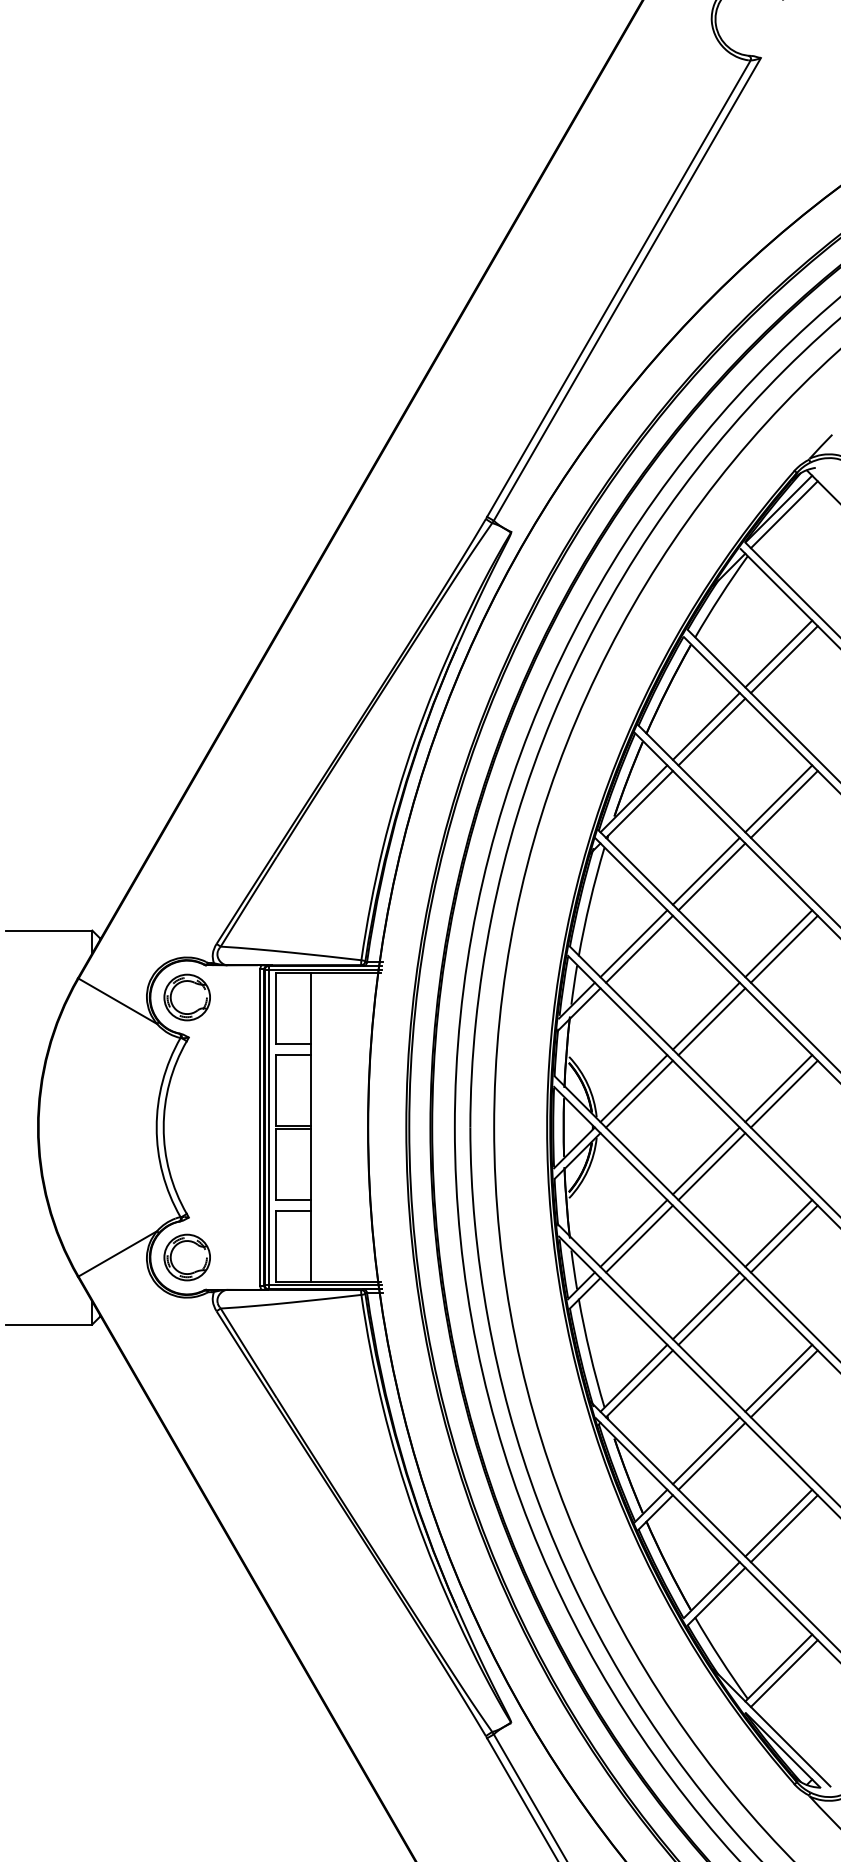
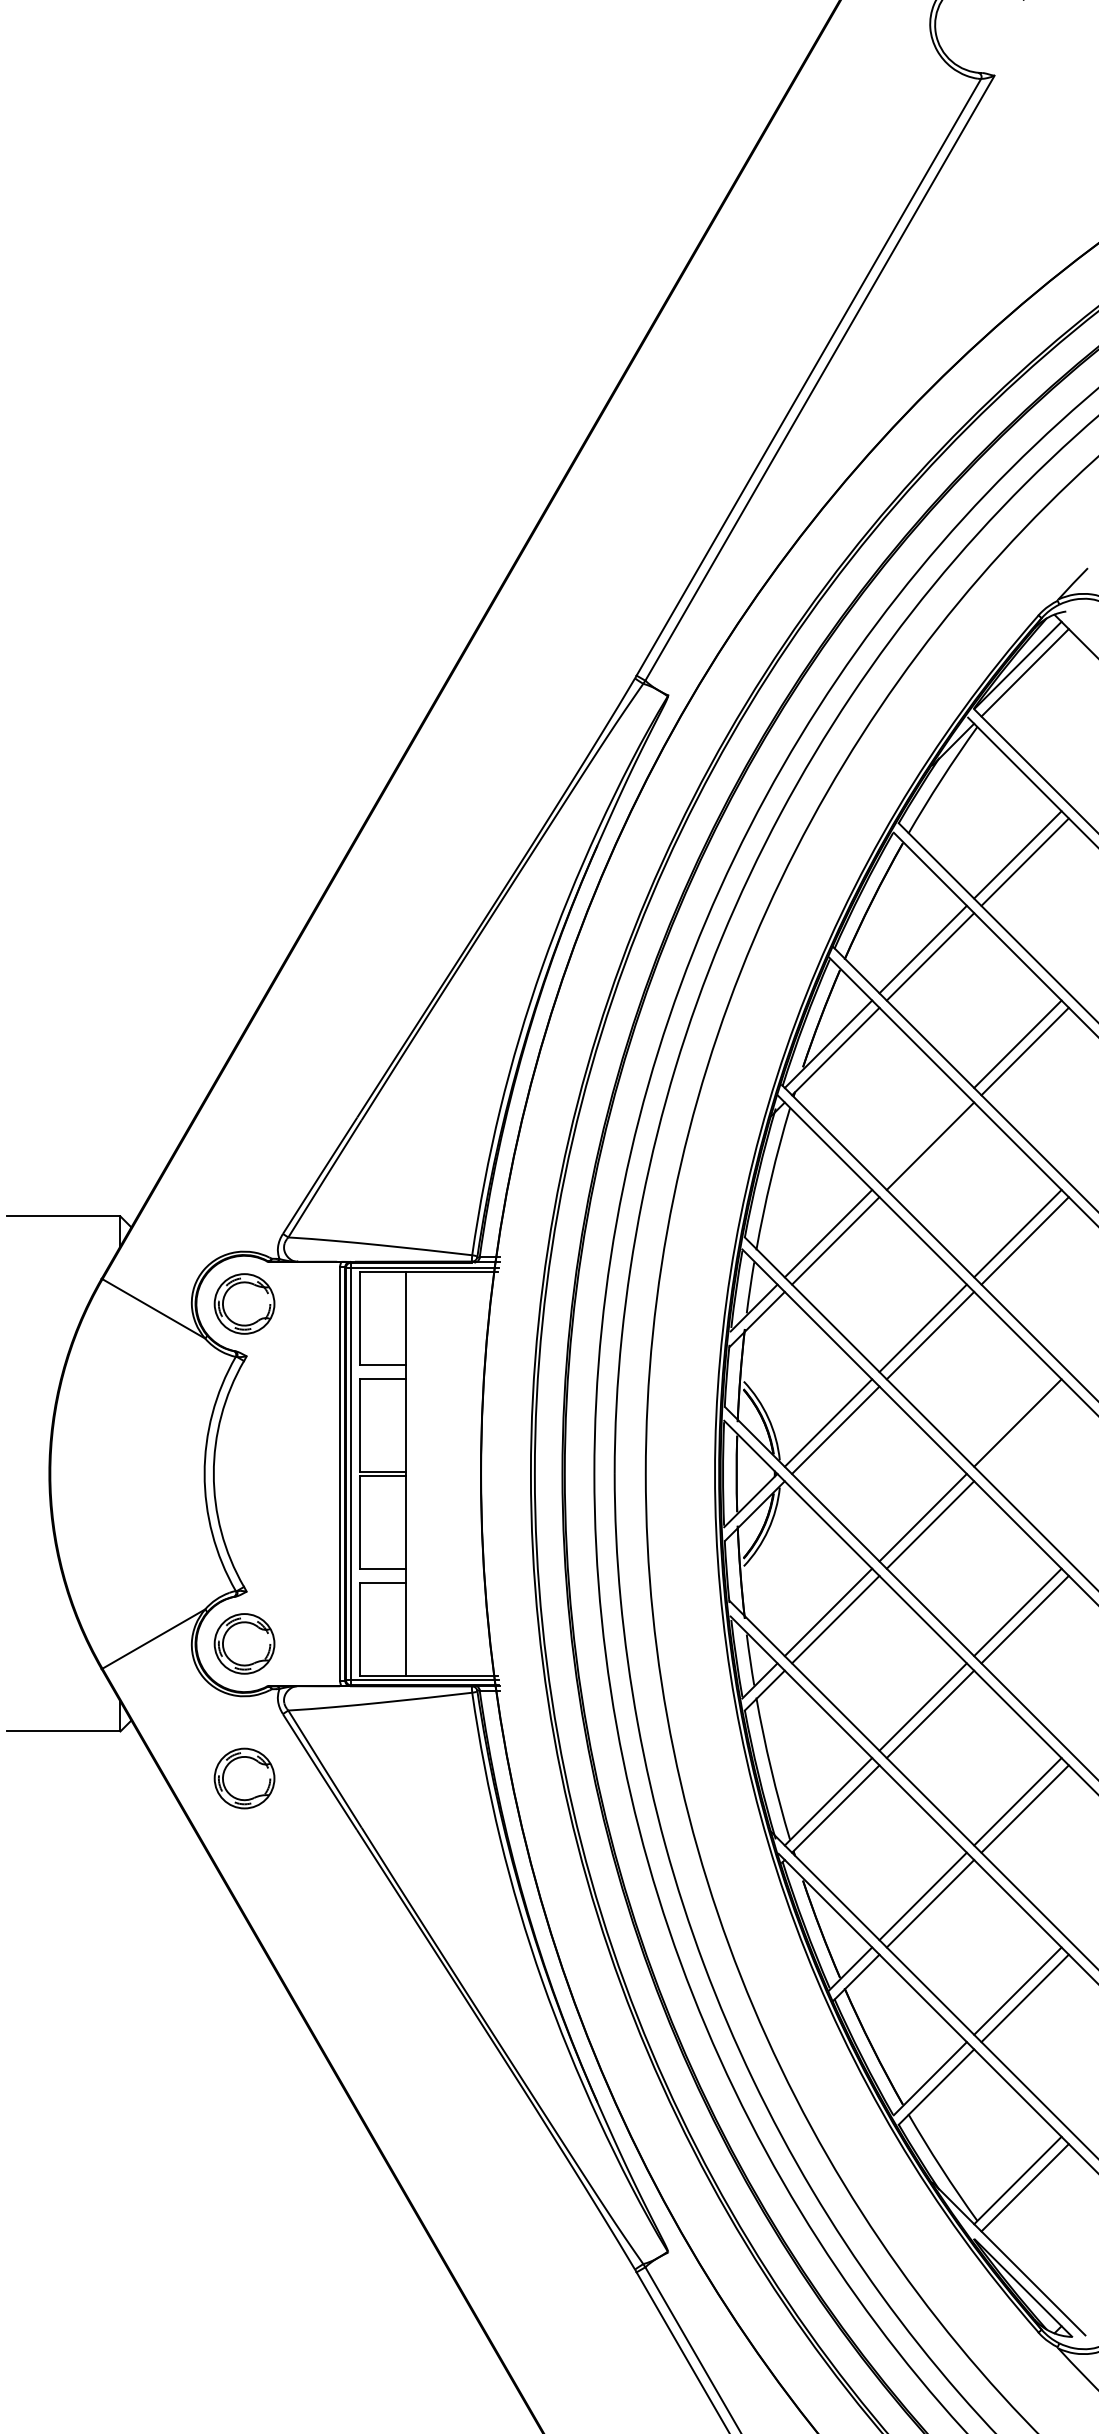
line: (705, 870) -> (922, 1137), removed
line: (783, 1093) -> (1024, 1429), removed
part: (186, 1360) -> (243, 1778), added

